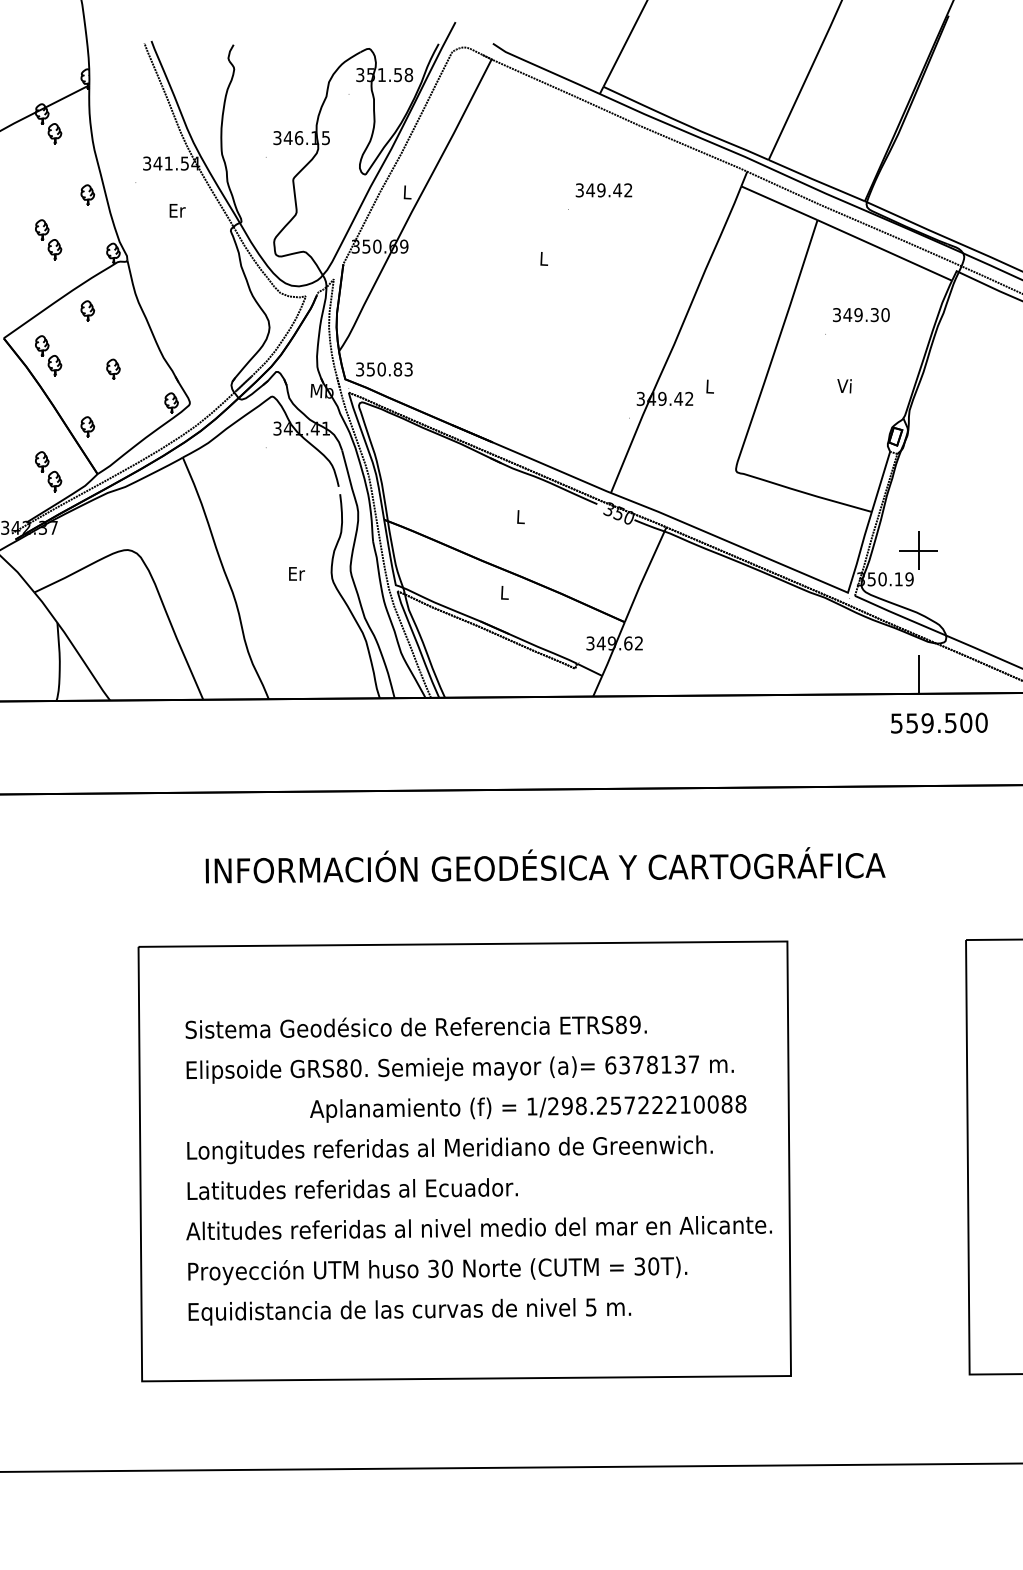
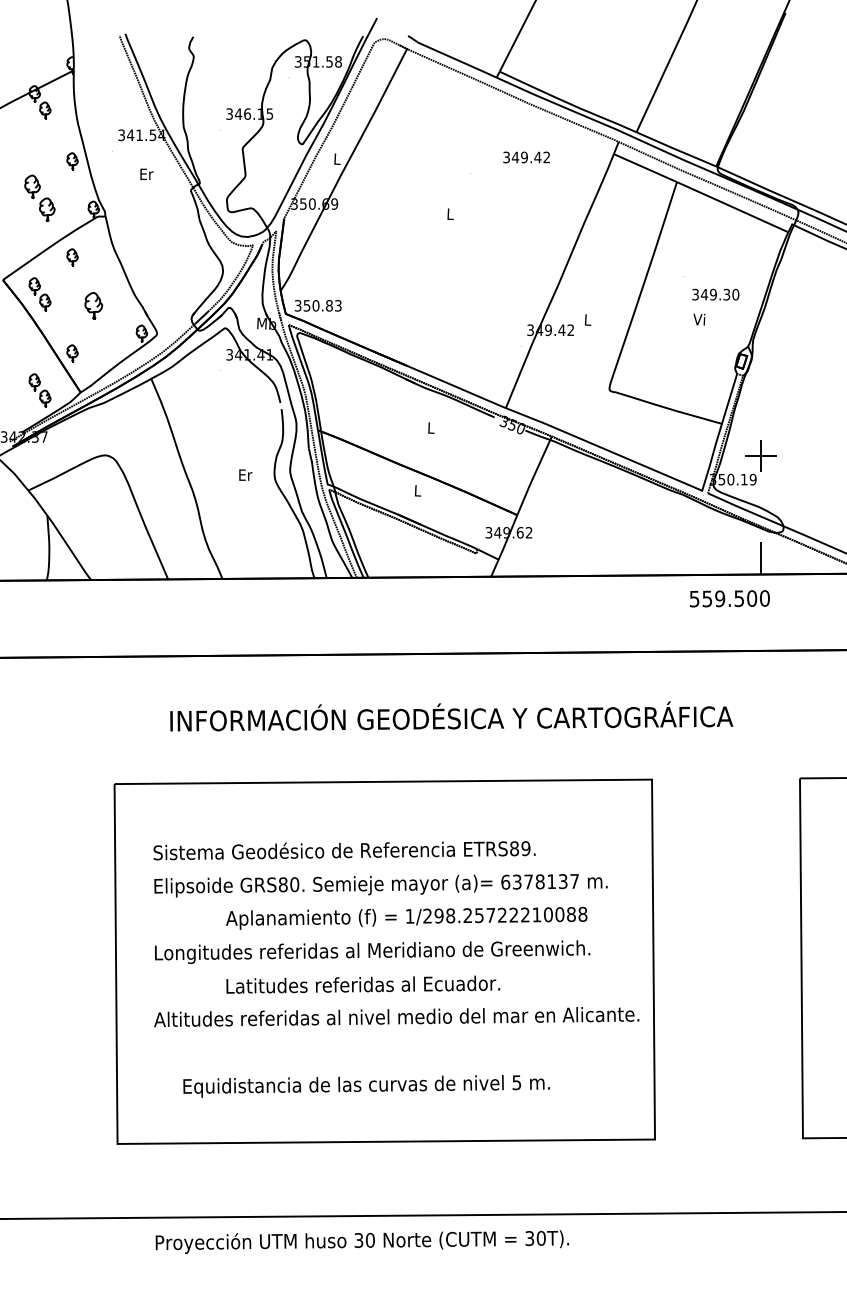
text: (603, 190) -> (526, 157), moved
part: (48, 239) -> (39, 198), size x1.4
text: (861, 315) -> (715, 295), moved
part: (113, 368) -> (93, 305), size x1.6
text: (939, 722) -> (729, 598), moved
text: (528, 1108) -> (406, 917), moved
text: (352, 1188) -> (363, 984), moved
text: (437, 1270) -> (362, 1241), moved
text: (409, 1311) -> (366, 1086), moved

